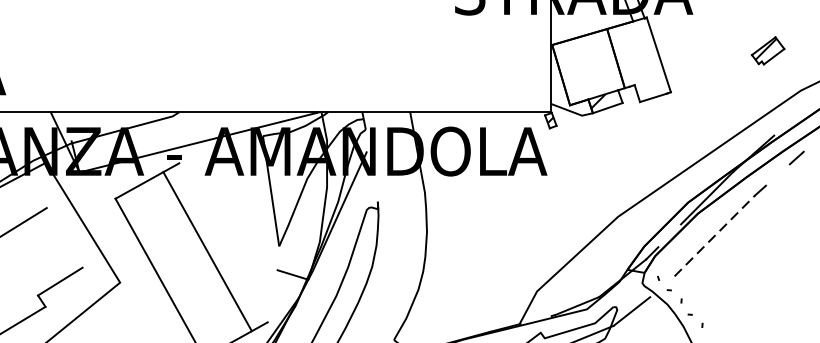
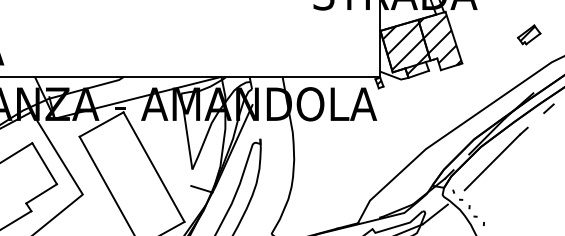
hatch: (611, 61) -> (421, 42), added
line: (714, 236) -> (492, 162), dashed -> solid
line: (64, 237) -> (44, 163), added
line: (206, 250) -> (153, 166), moved

